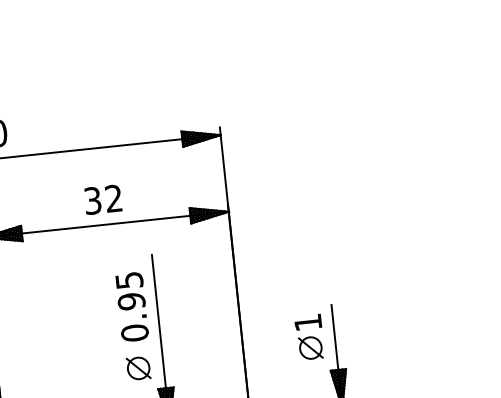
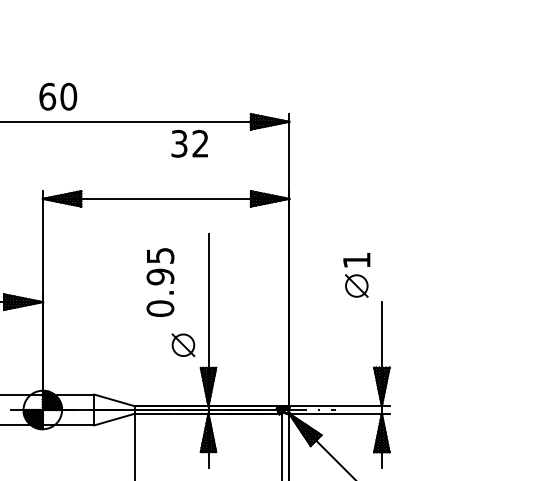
text: (102, 199) -> (189, 143), moved
text: (132, 307) -> (160, 282), moved
part: (309, 337) -> (356, 275), moved

